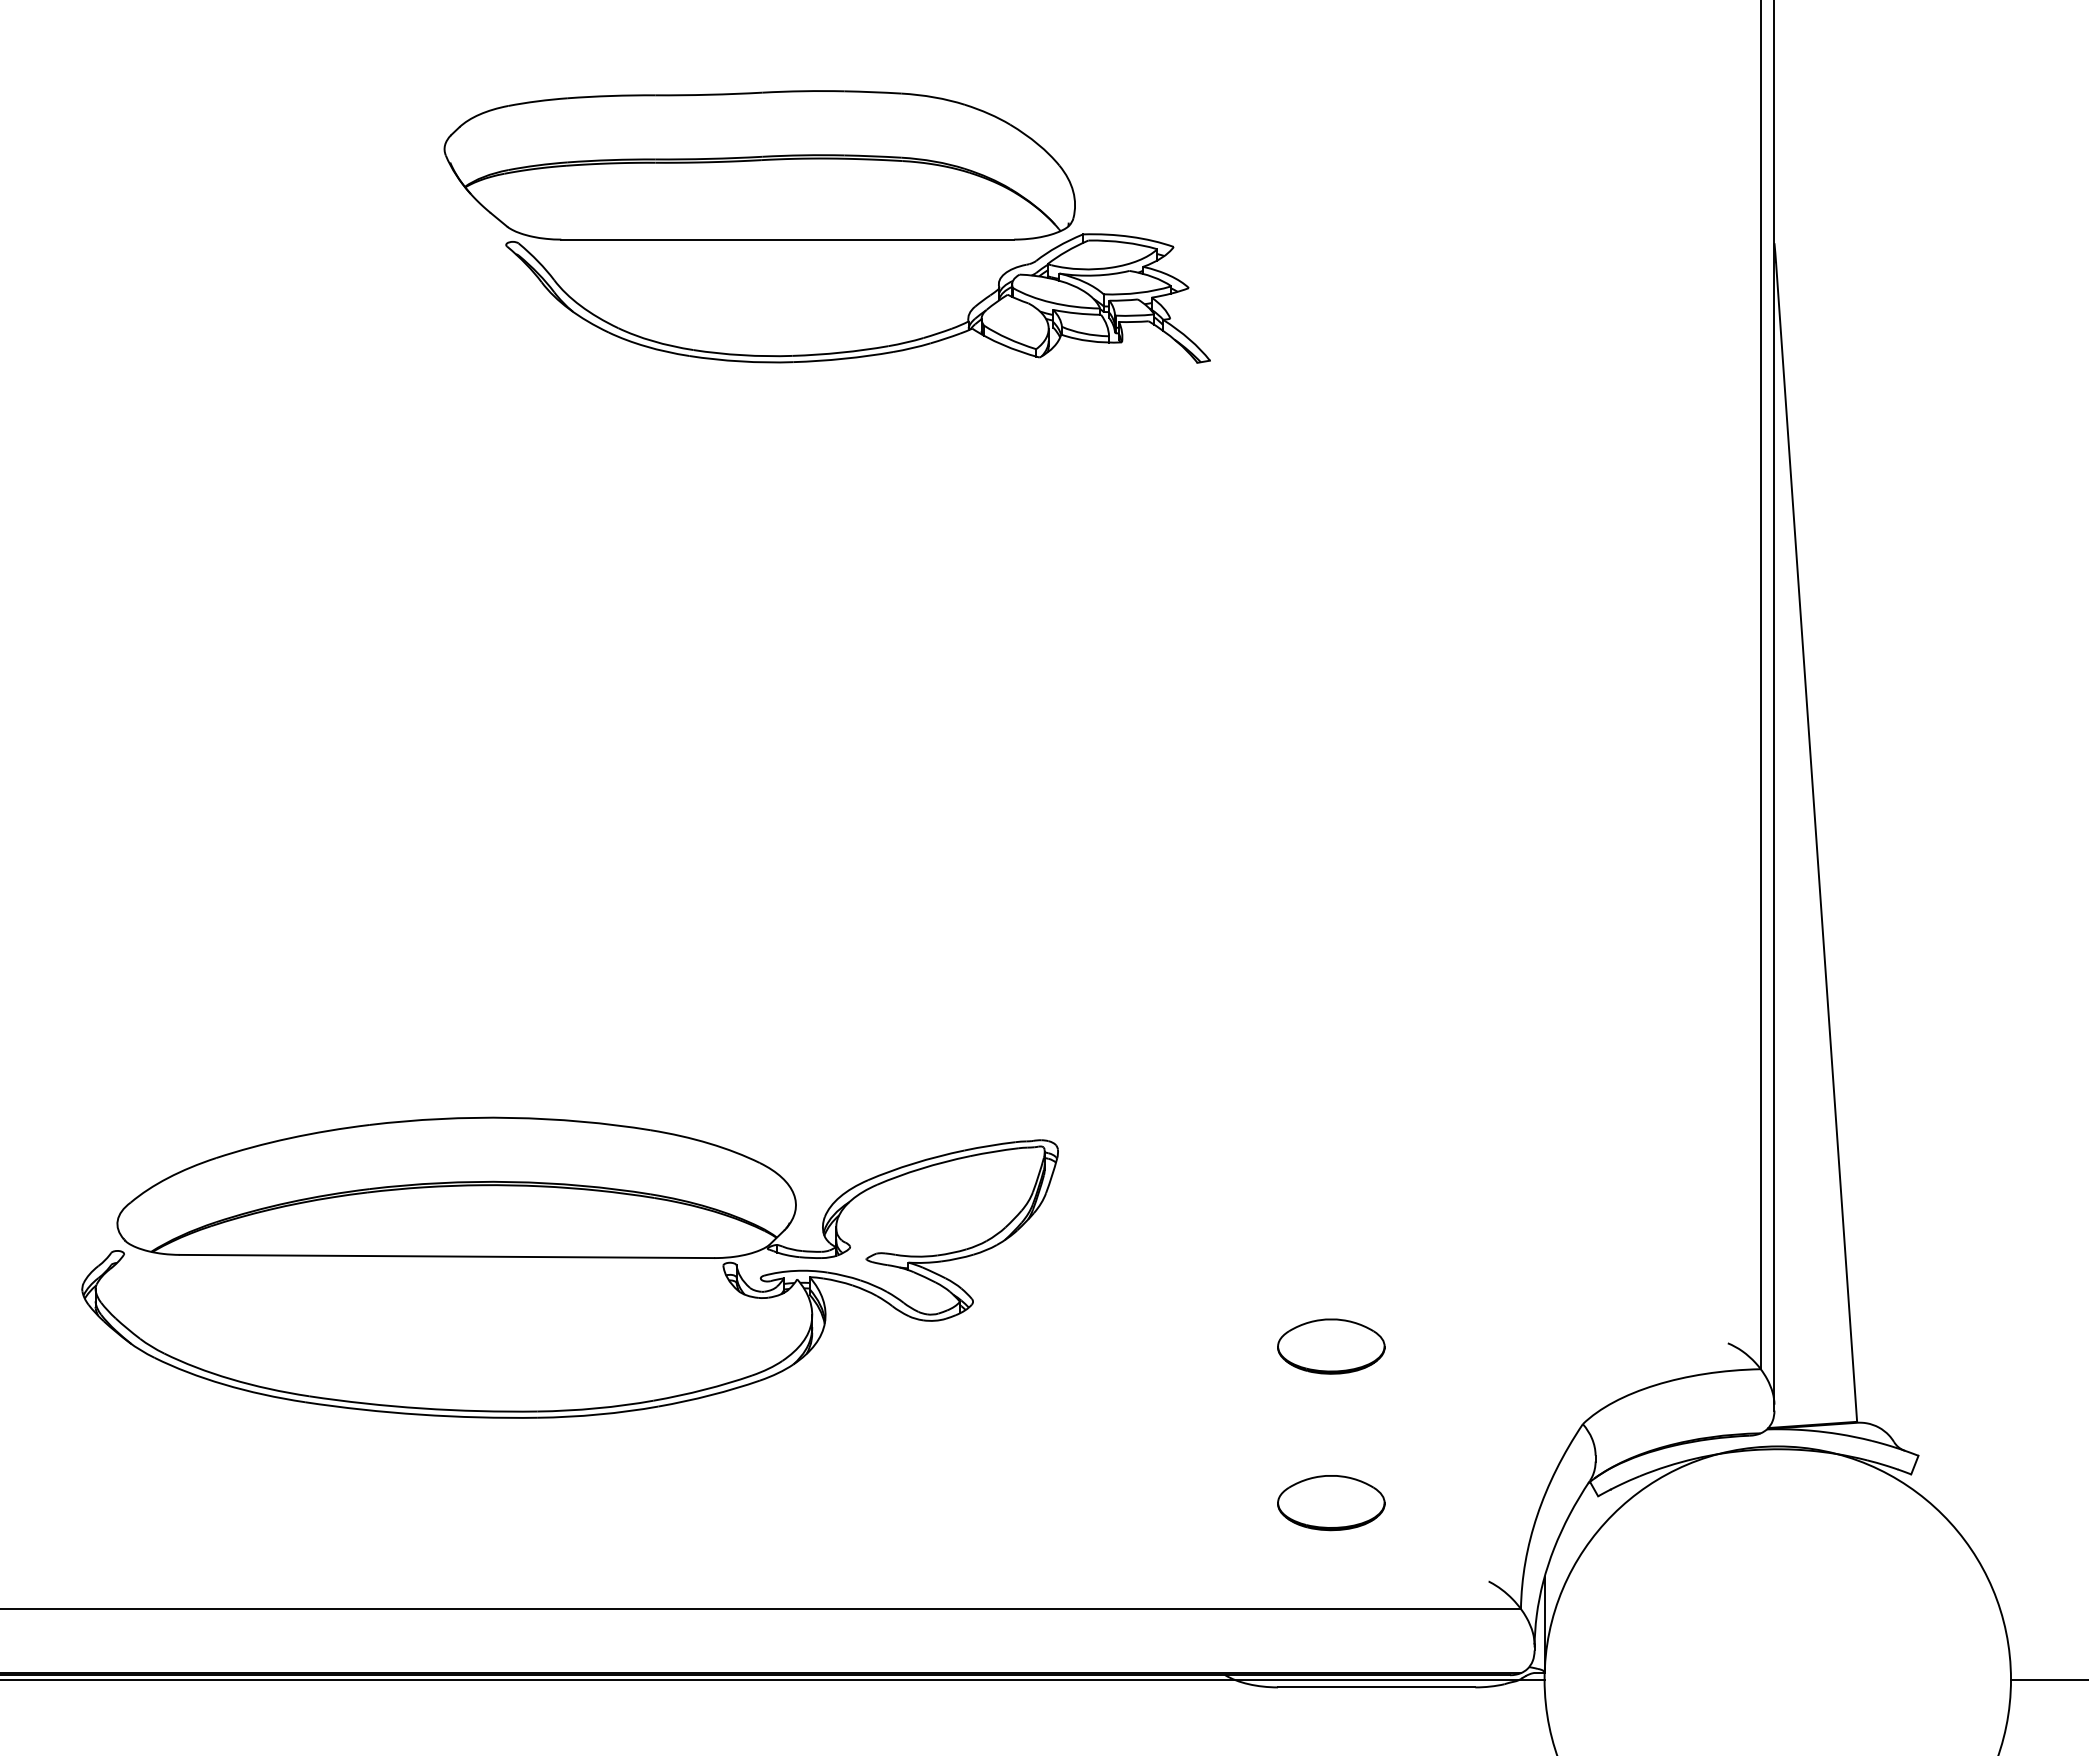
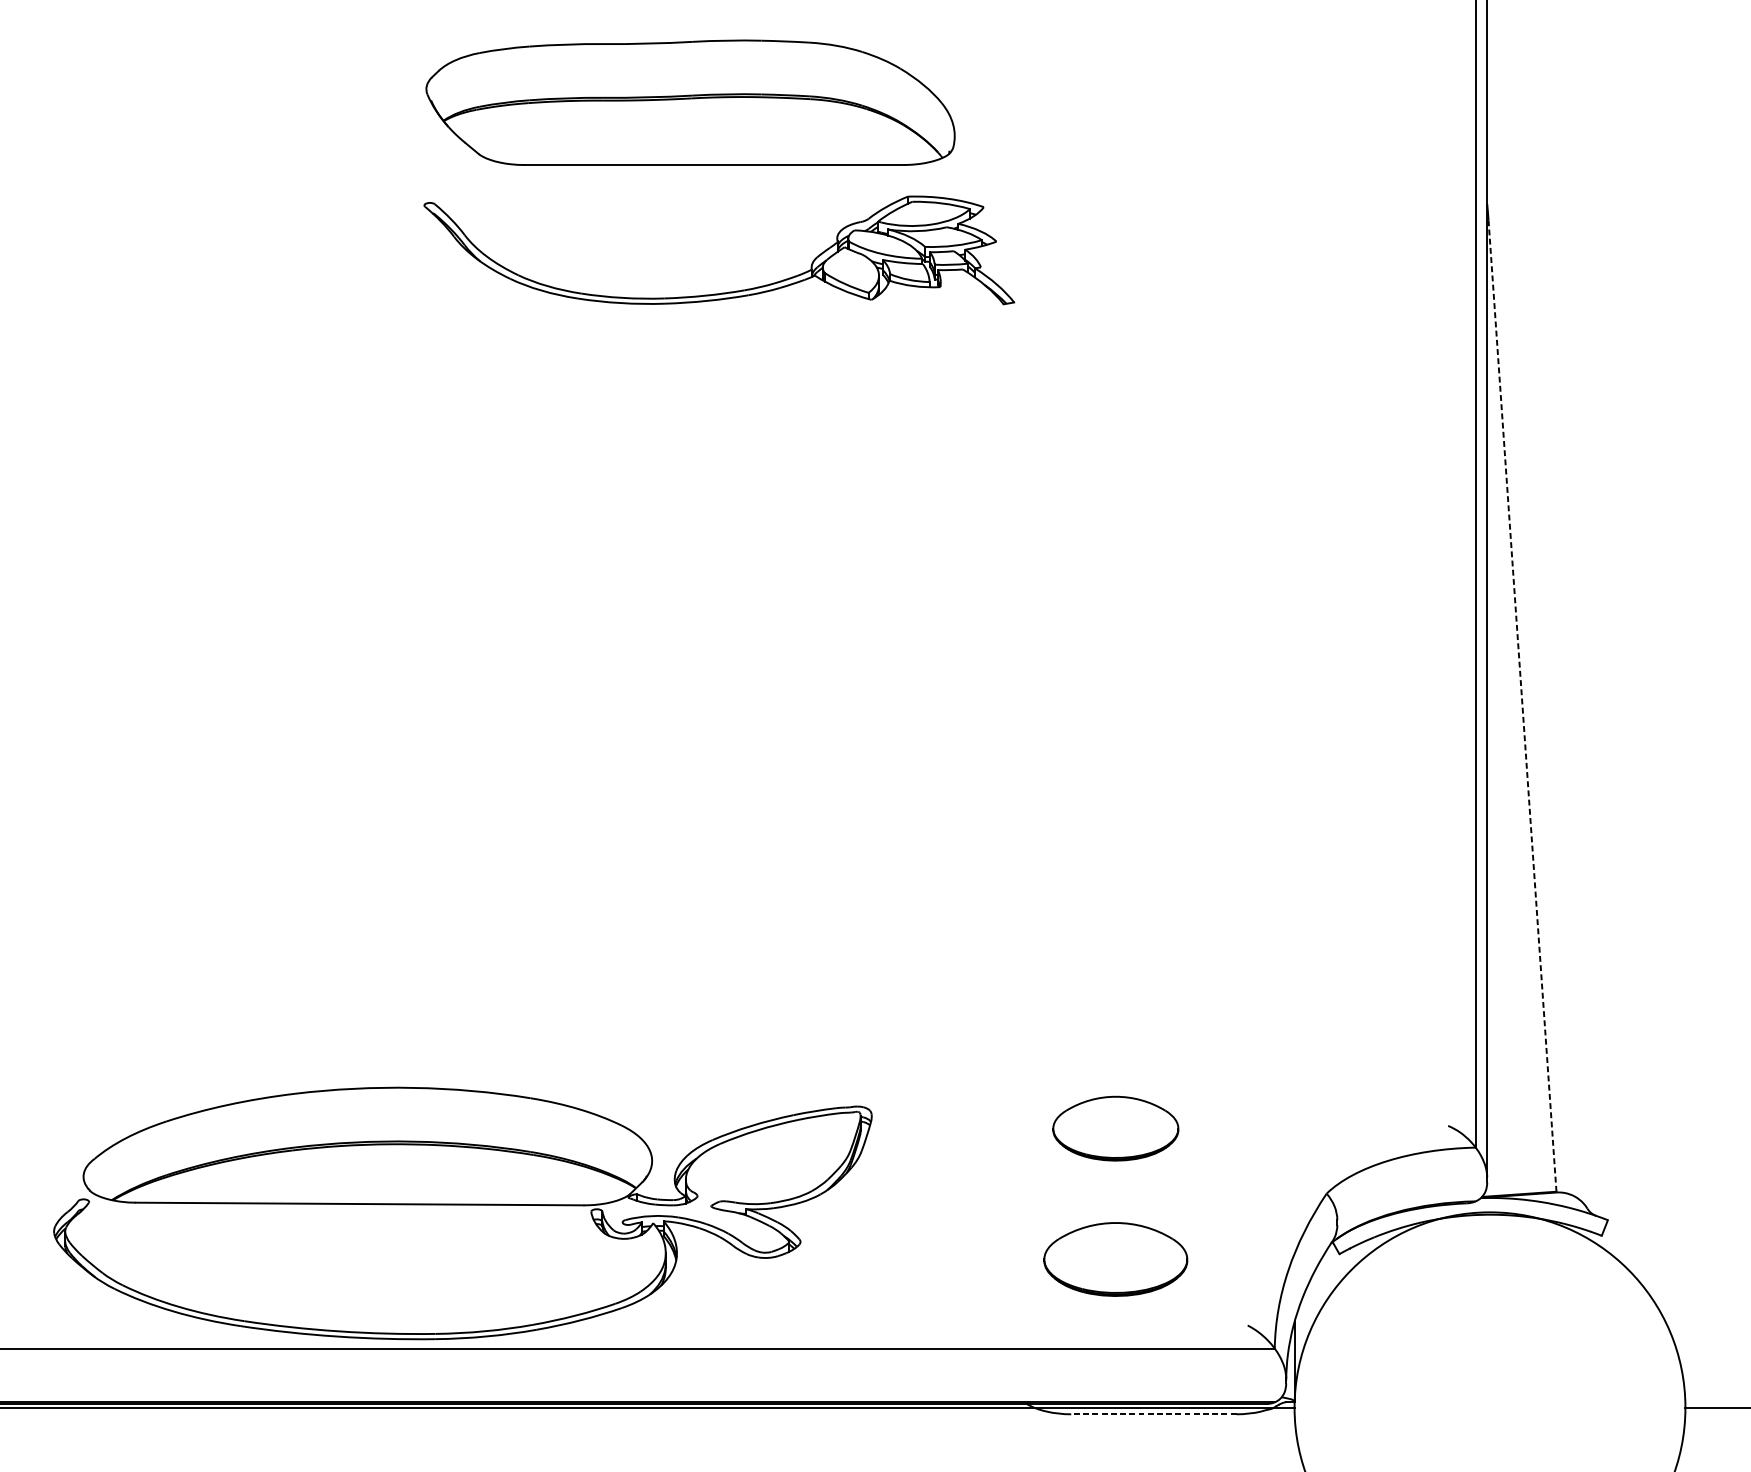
part: (759, 165) -> (690, 102), moved
line: (1816, 842) -> (1522, 706), solid -> dashed
part: (569, 1258) -> (462, 1205), moved
part: (1331, 1346) -> (1116, 1128), size x1.4
part: (1331, 1503) -> (1116, 1260), size x1.6
line: (1376, 1687) -> (1153, 1414), solid -> dashed

